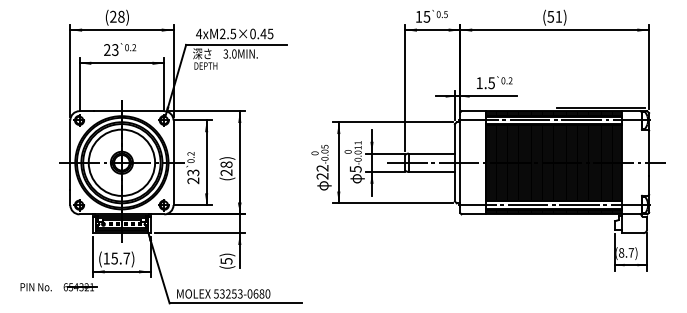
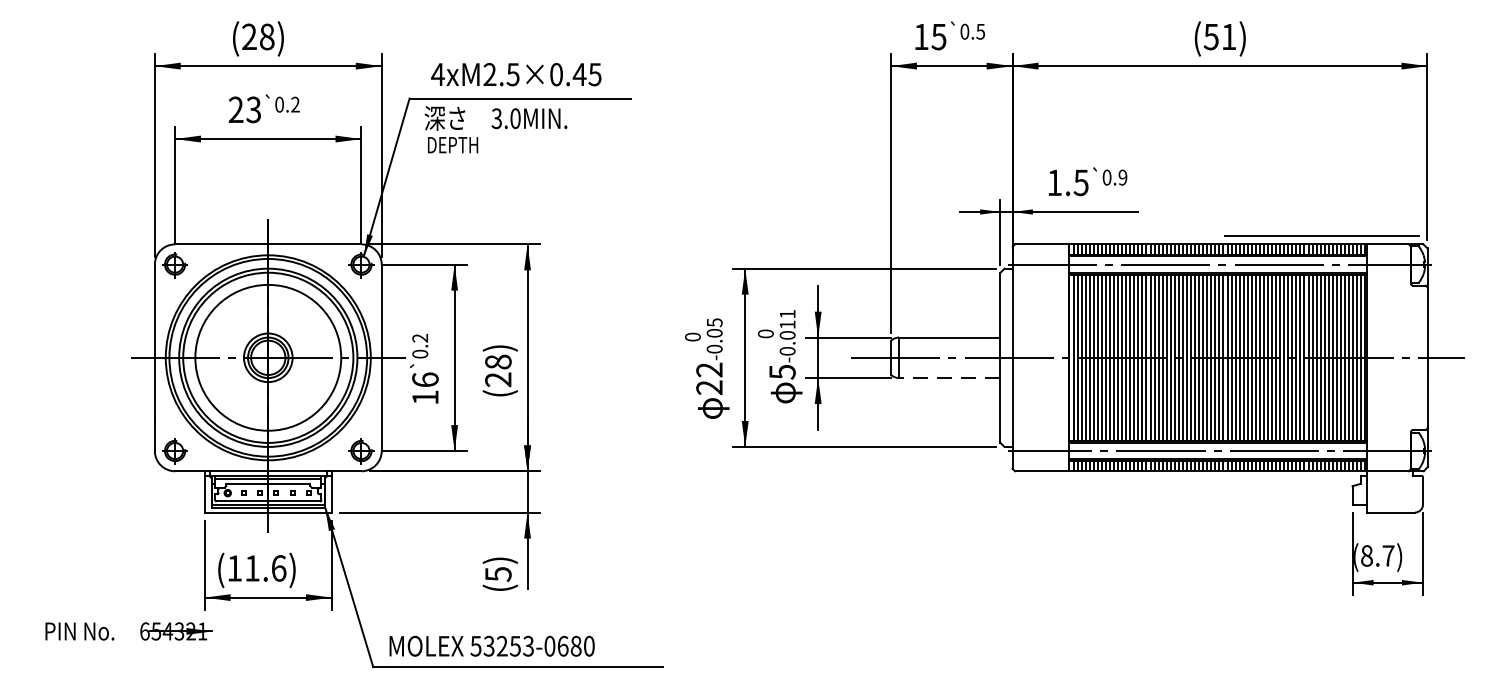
text: (510, 80) -> (1122, 176), 0.2 -> 0.9
line: (431, 172) -> (948, 379), solid -> dashed
text: (193, 176) -> (425, 387), 23 -> 16
text: (120, 258) -> (265, 568), 15.7 -> 11.6

